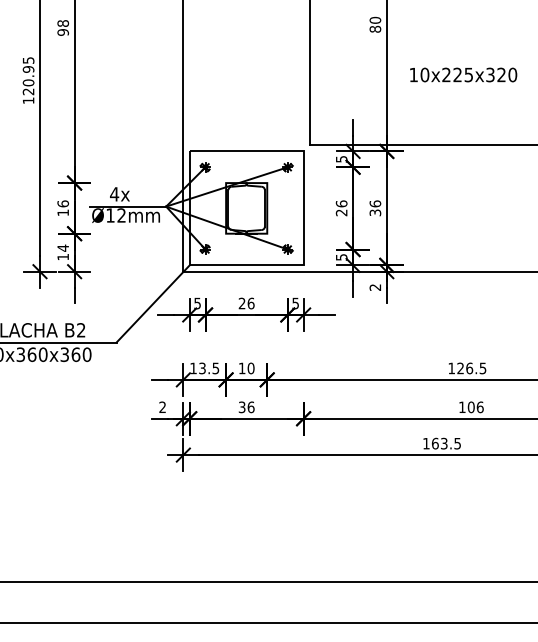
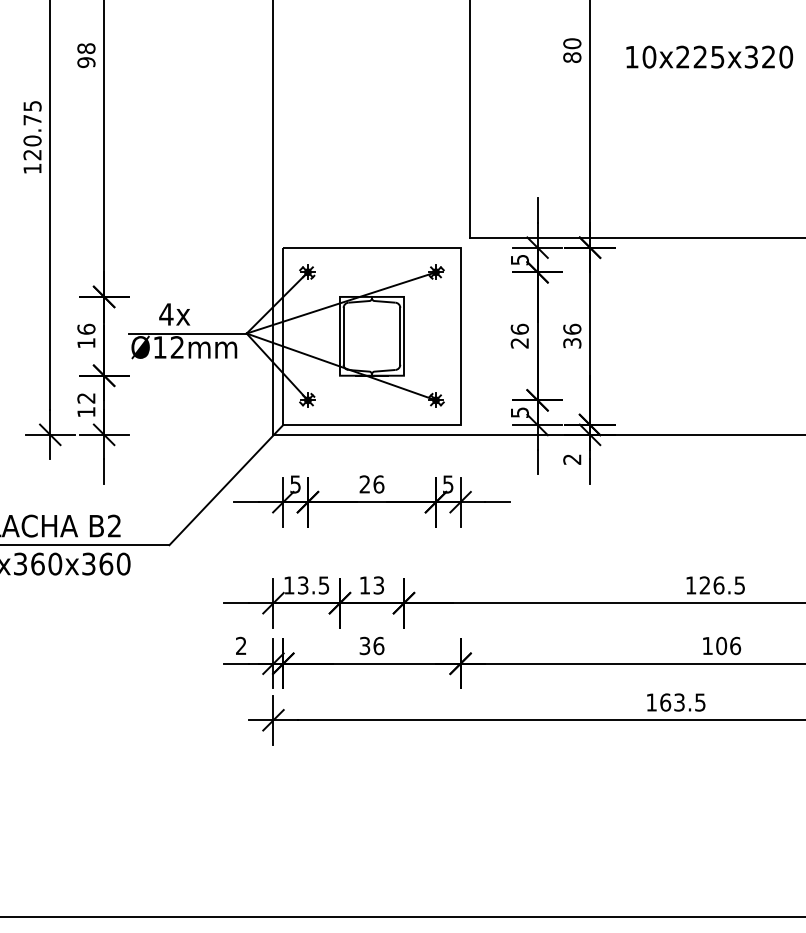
text: (28, 69) -> (32, 120), 120.95 -> 120.75
text: (463, 74) -> (709, 56), moved
text: (62, 247) -> (85, 397), 14 -> 12
text: (250, 368) -> (377, 585), 10 -> 13

